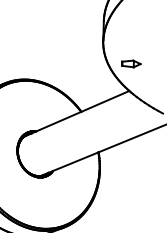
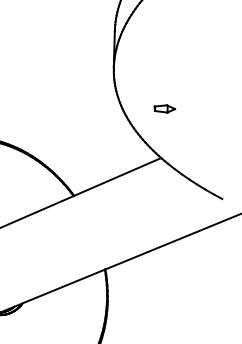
part: (131, 63) -> (165, 108), size x0.6

